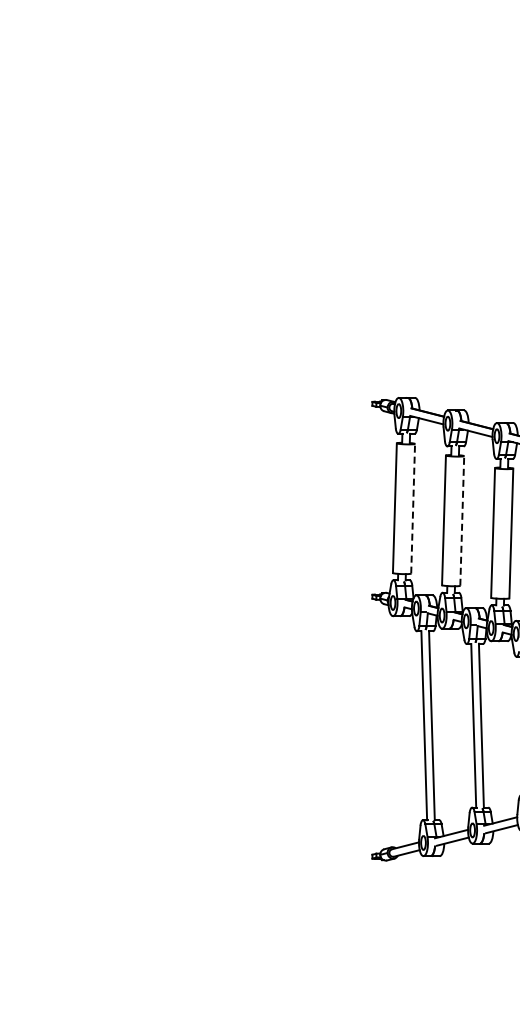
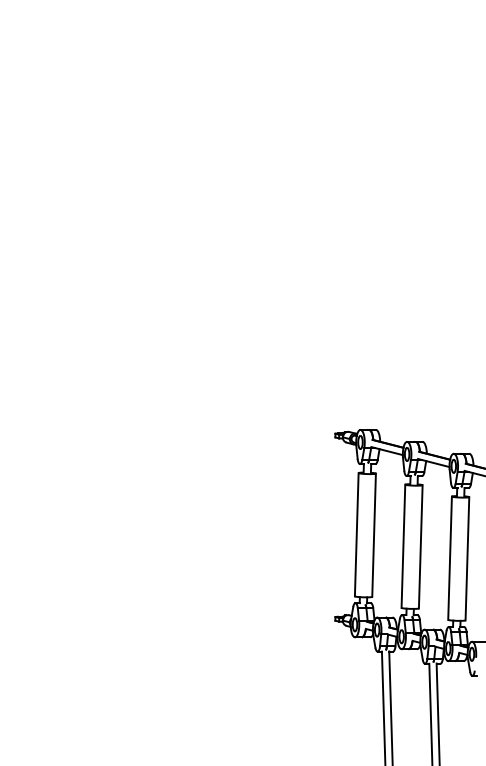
line: (413, 508) -> (374, 535), dashed -> solid
line: (462, 520) -> (421, 546), dashed -> solid

